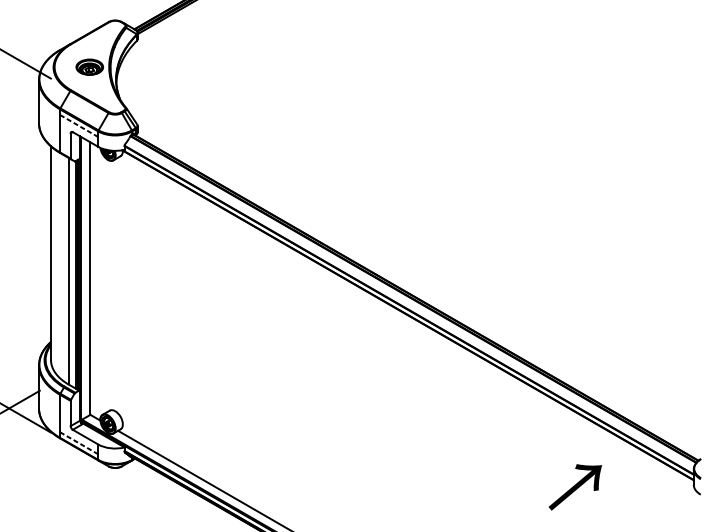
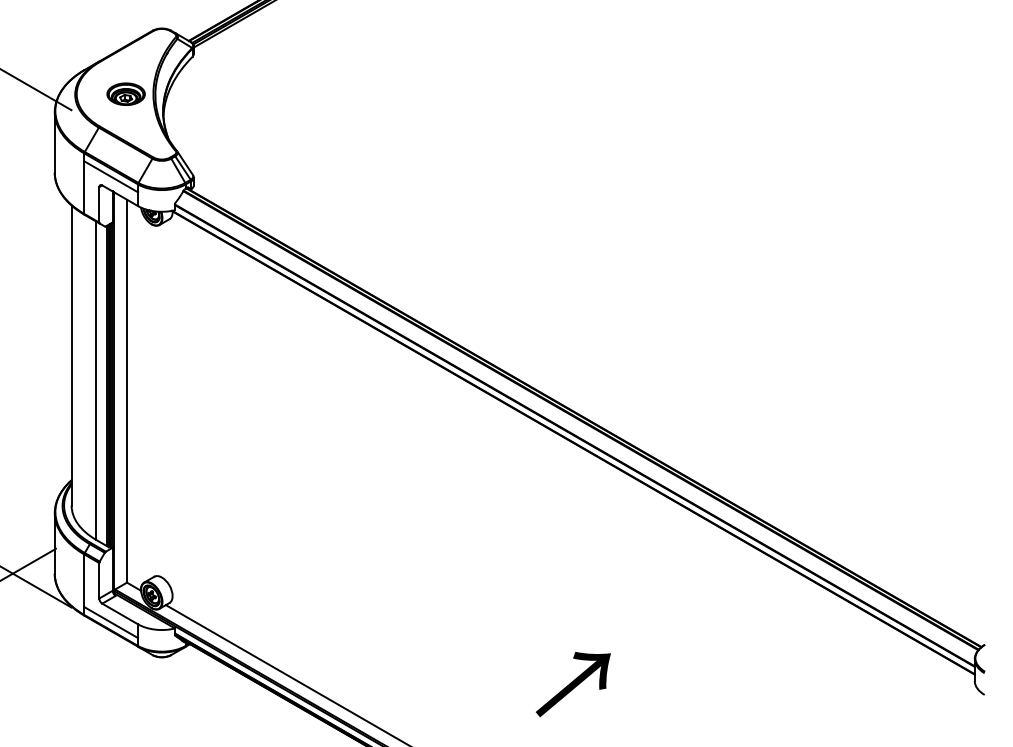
line: (79, 125) -> (111, 176), dashed -> solid
line: (79, 443) -> (111, 622), dashed -> solid
text: (575, 487) -> (573, 684), moved

